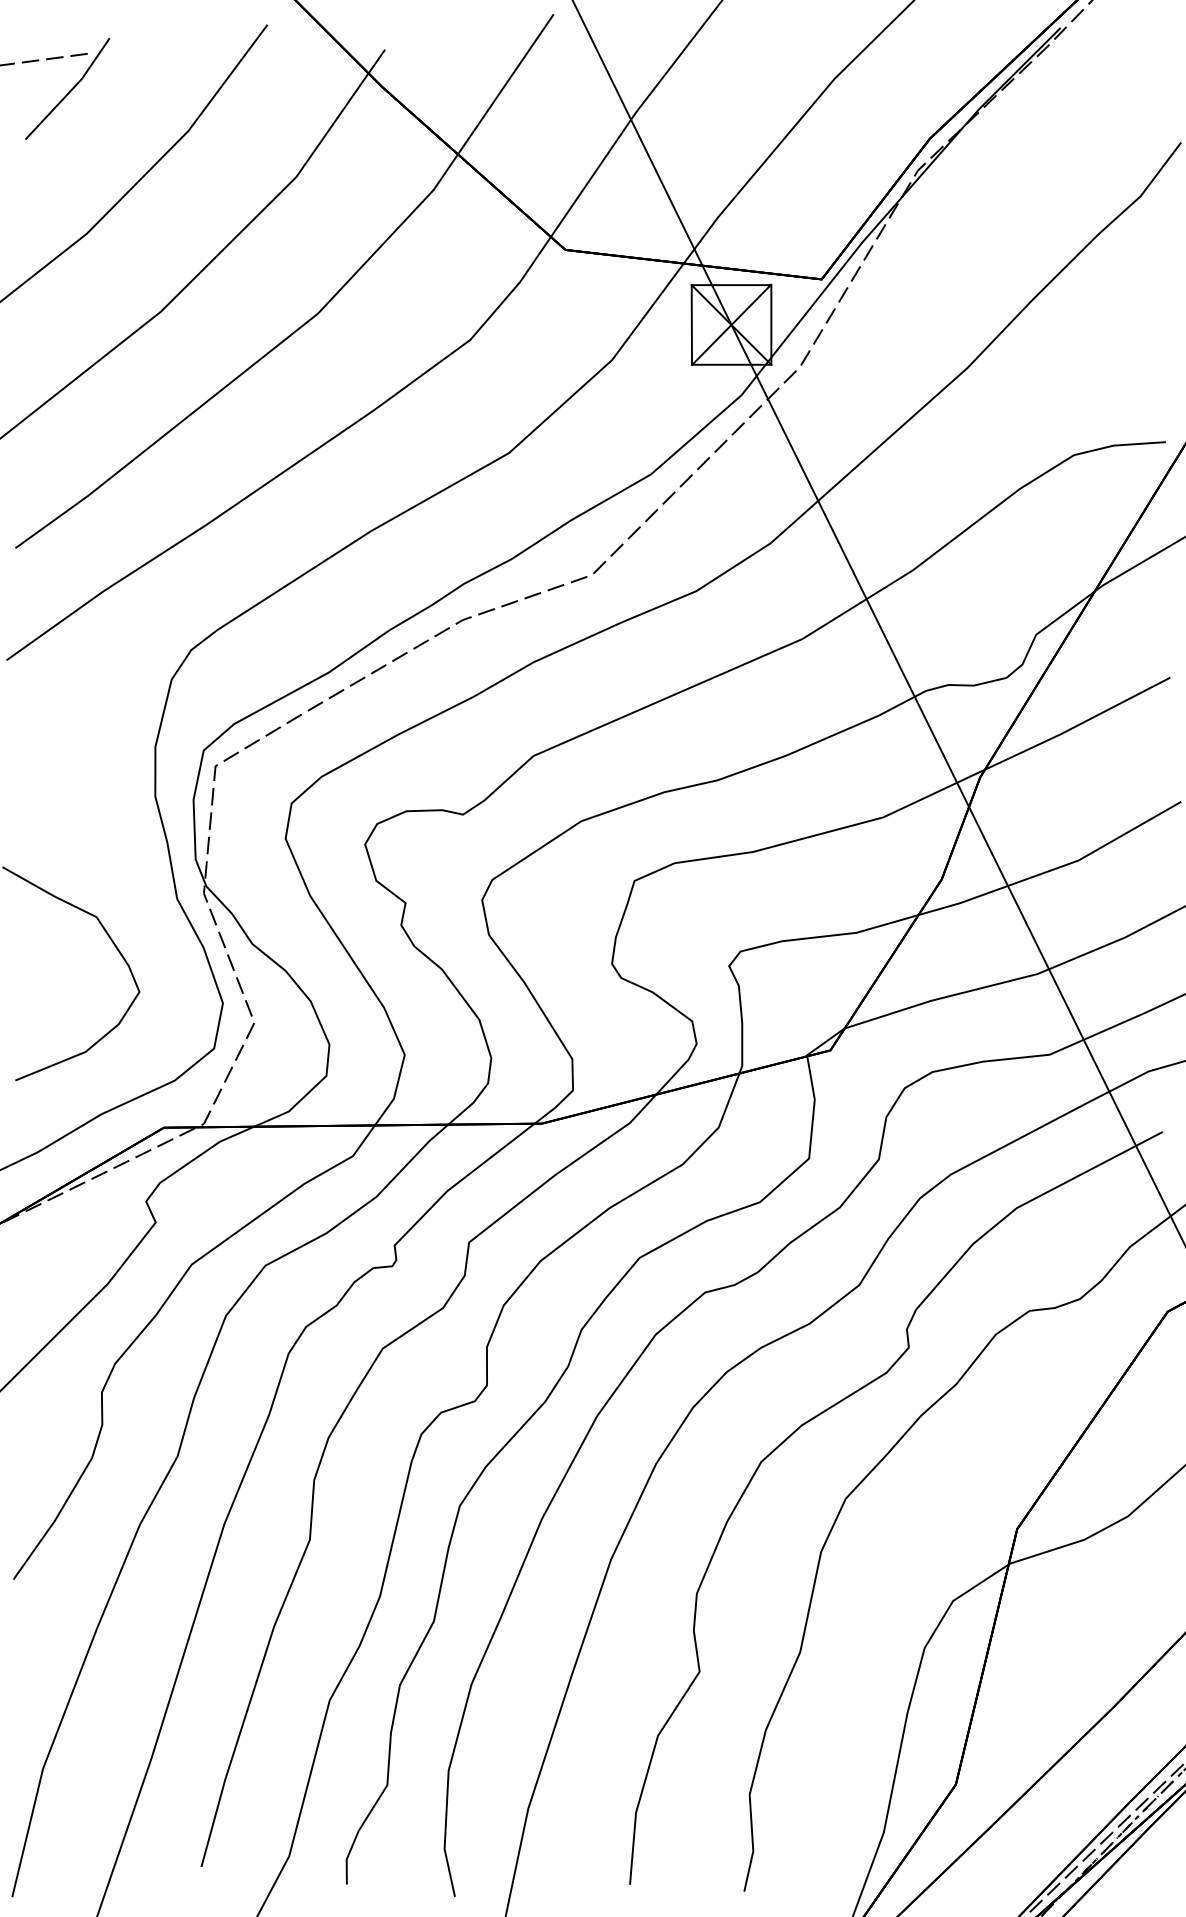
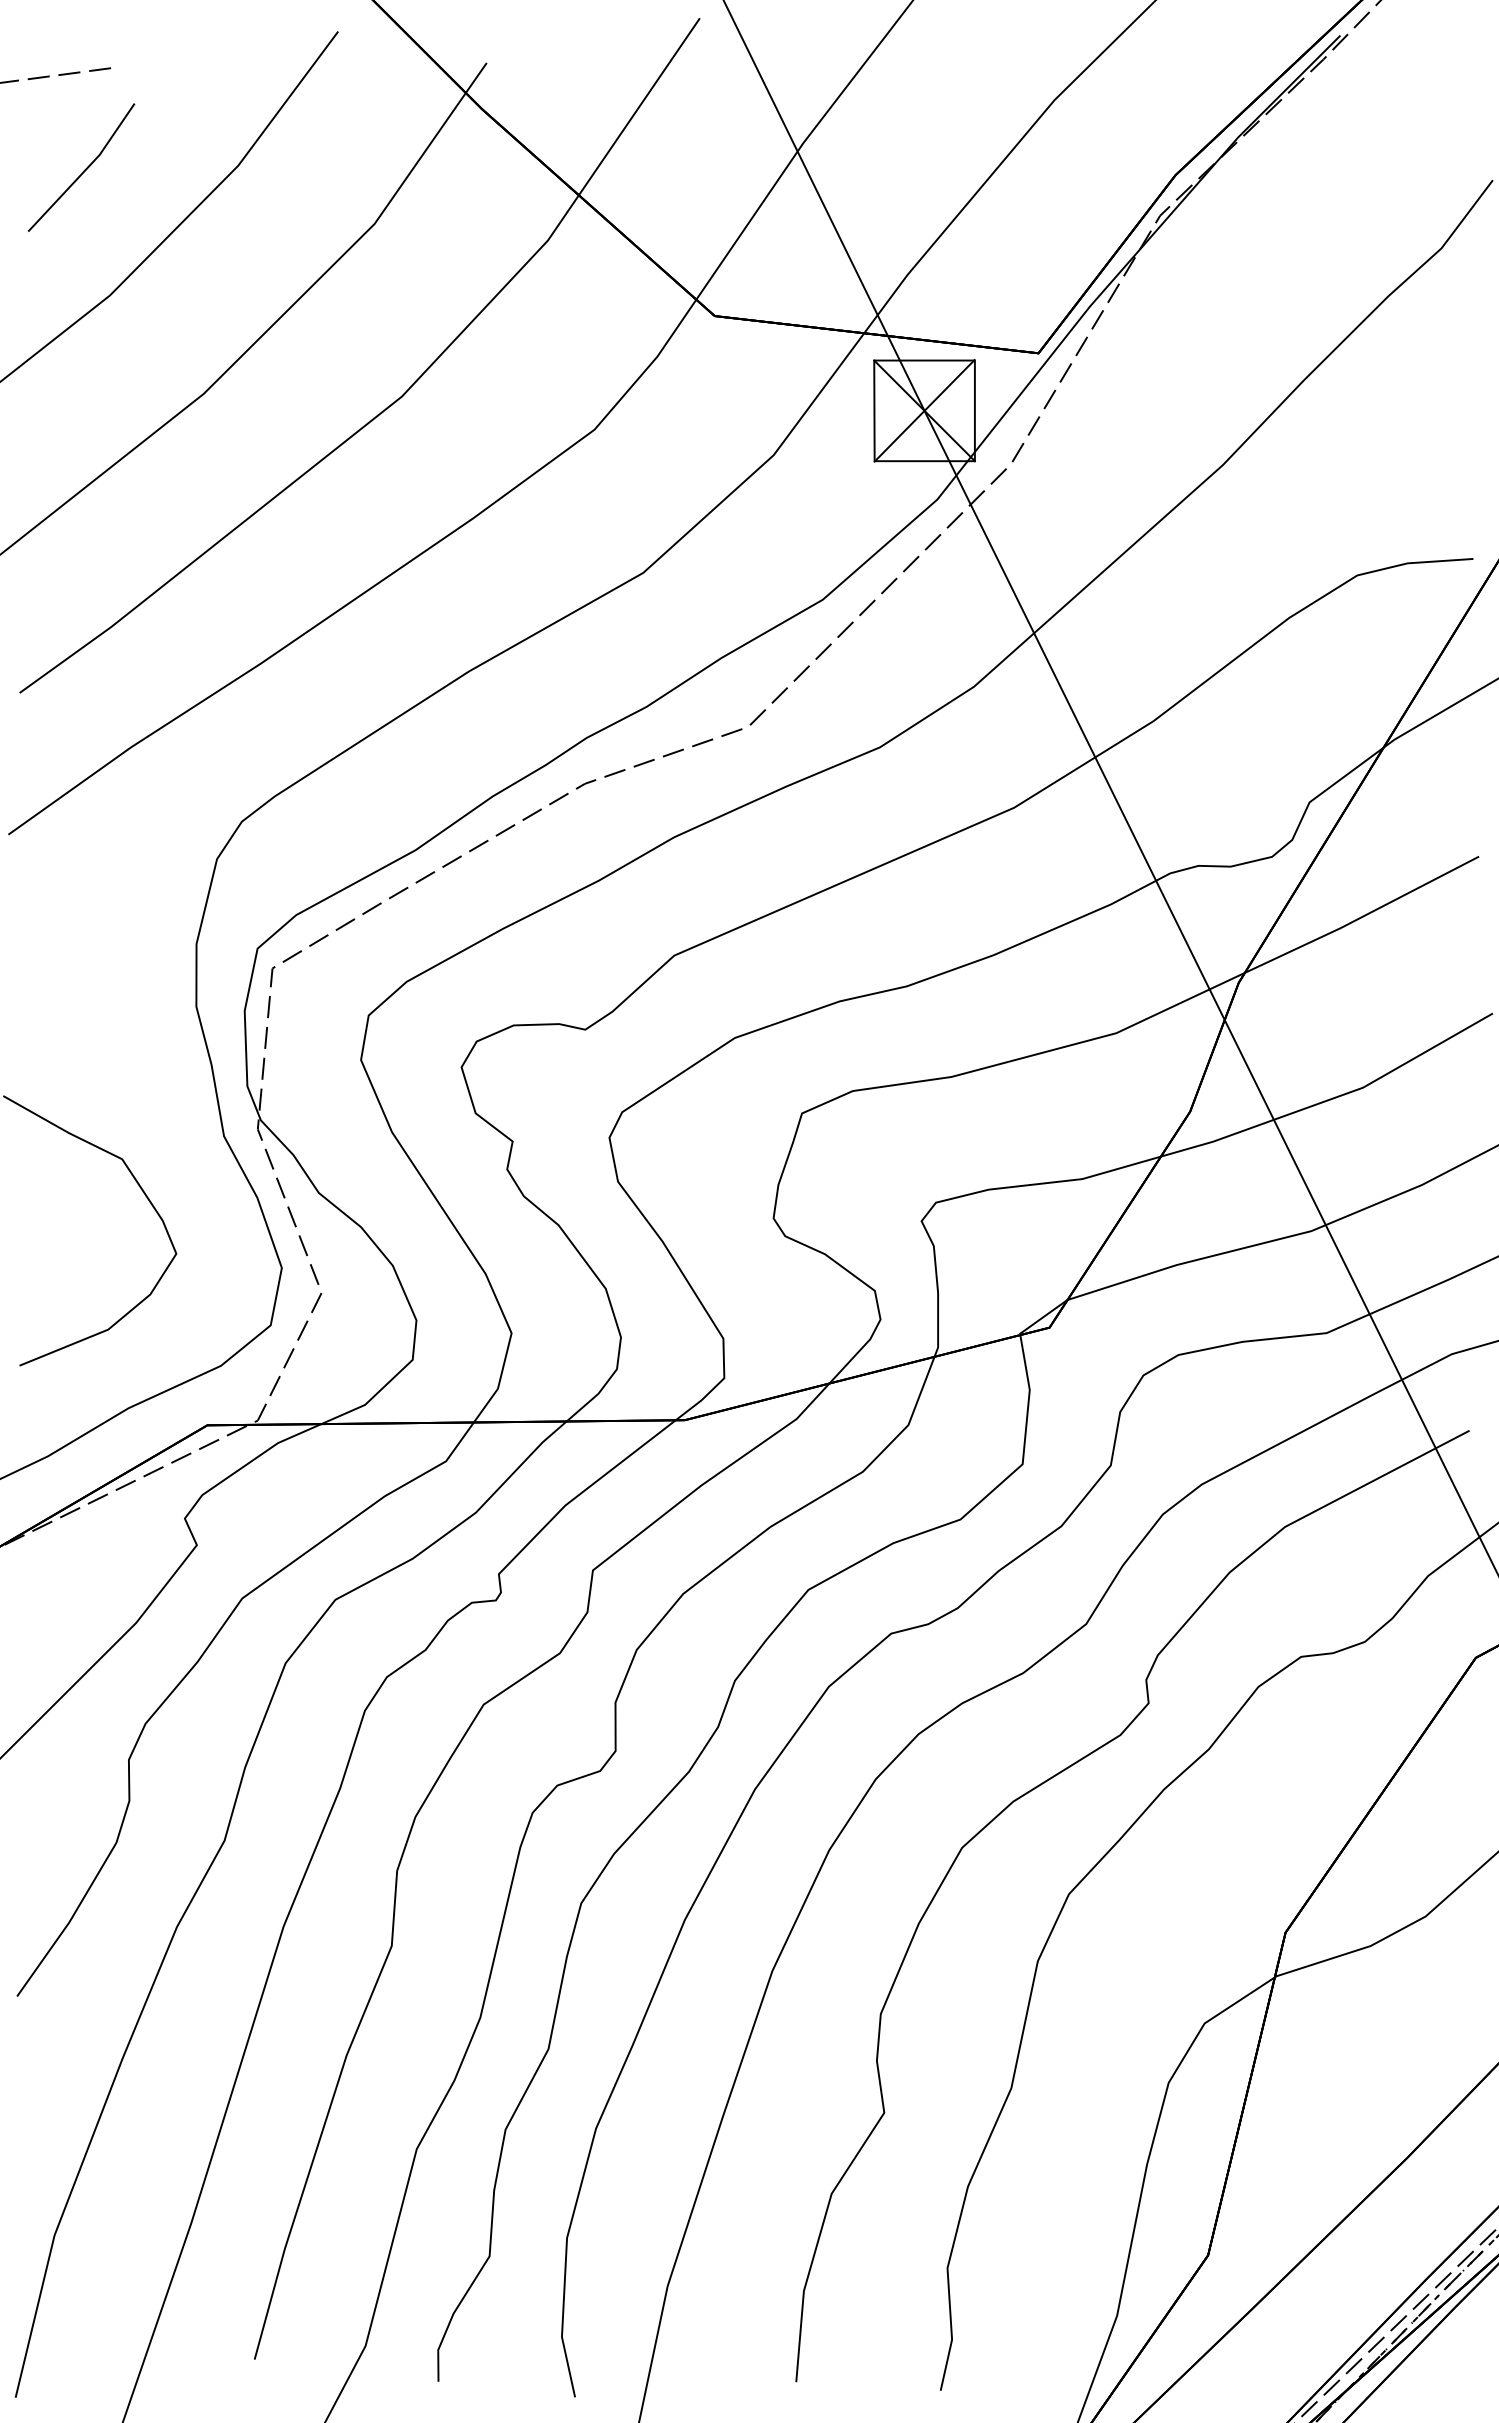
line: (69, 90) -> (84, 169), moved

